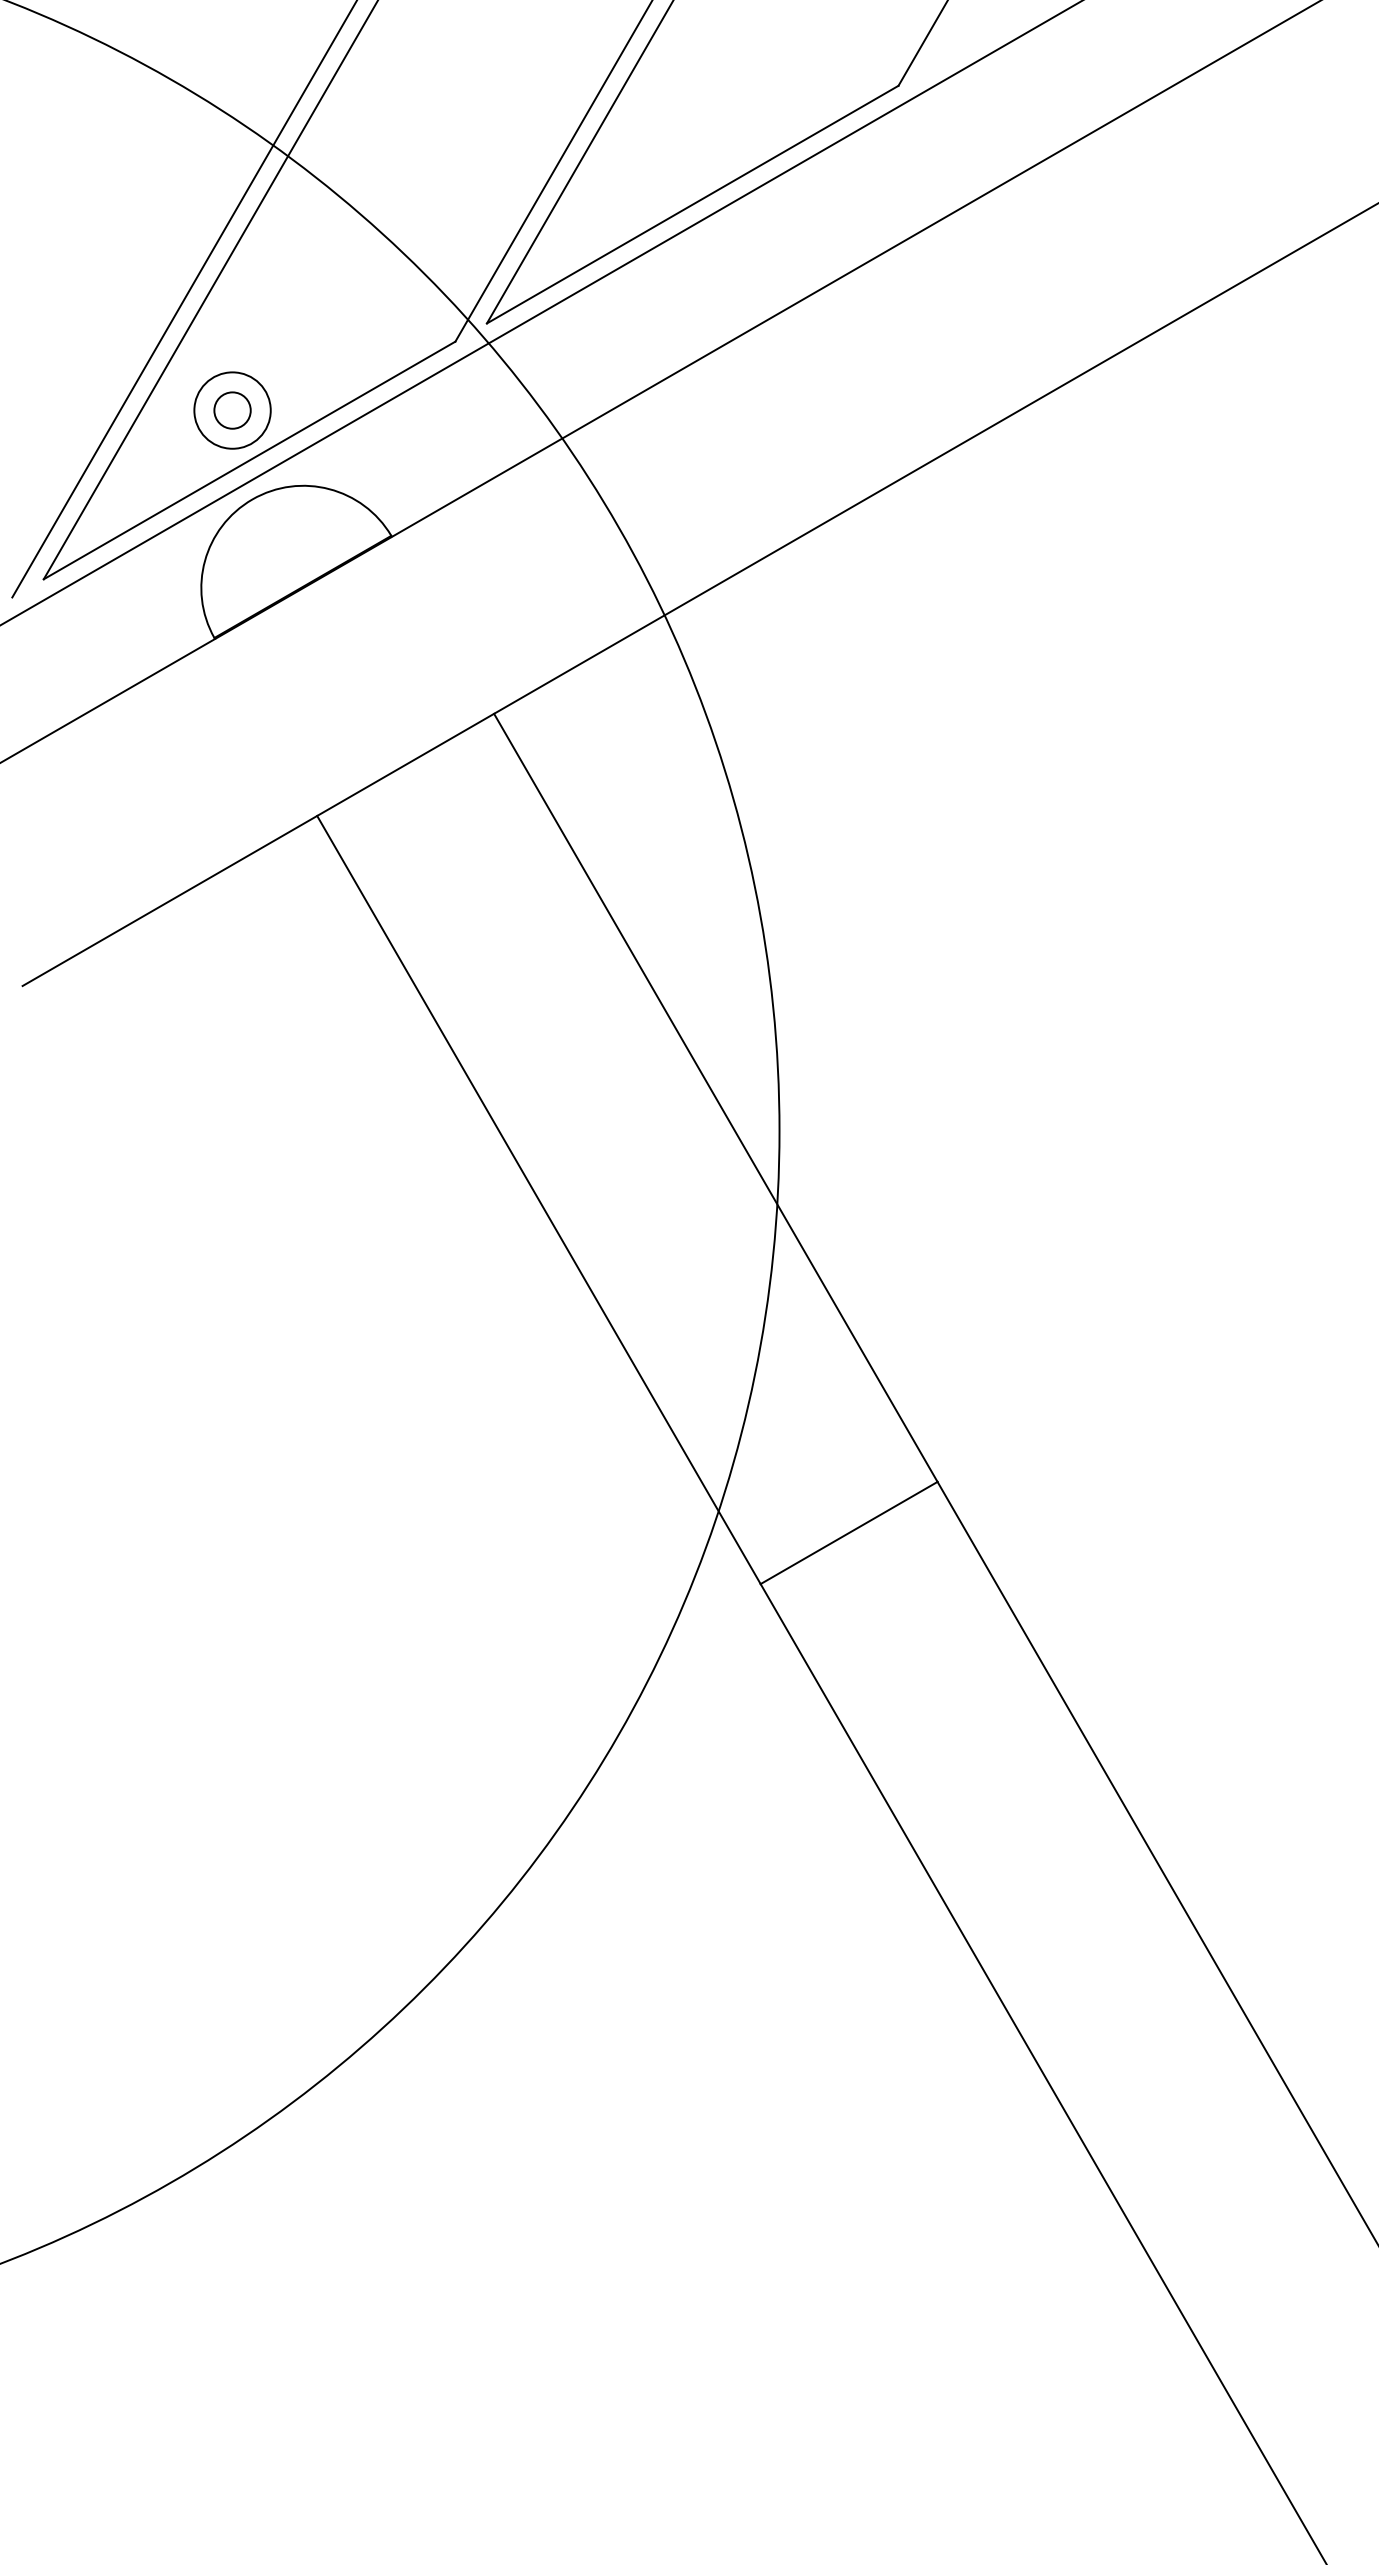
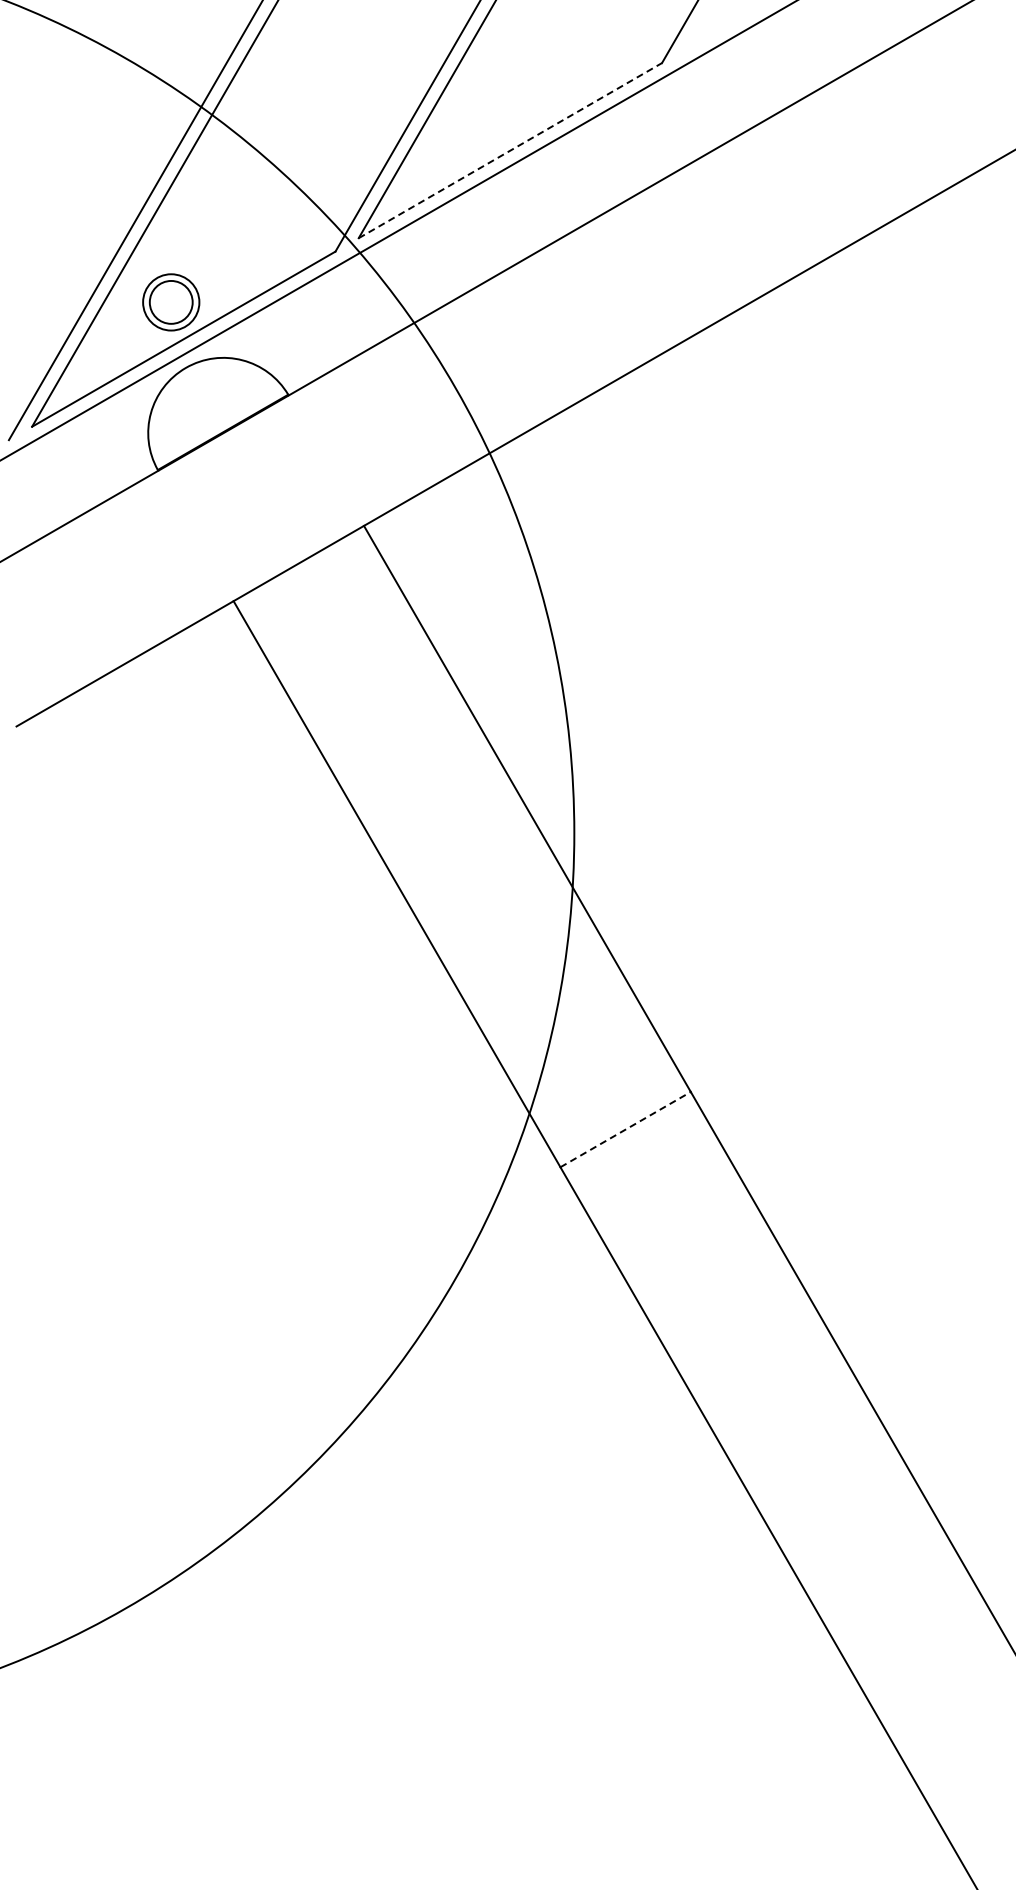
line: (692, 204) -> (510, 150), solid -> dashed
circle: (231, 410) -> (170, 302), size x1.6
line: (850, 1532) -> (626, 1129), solid -> dashed

